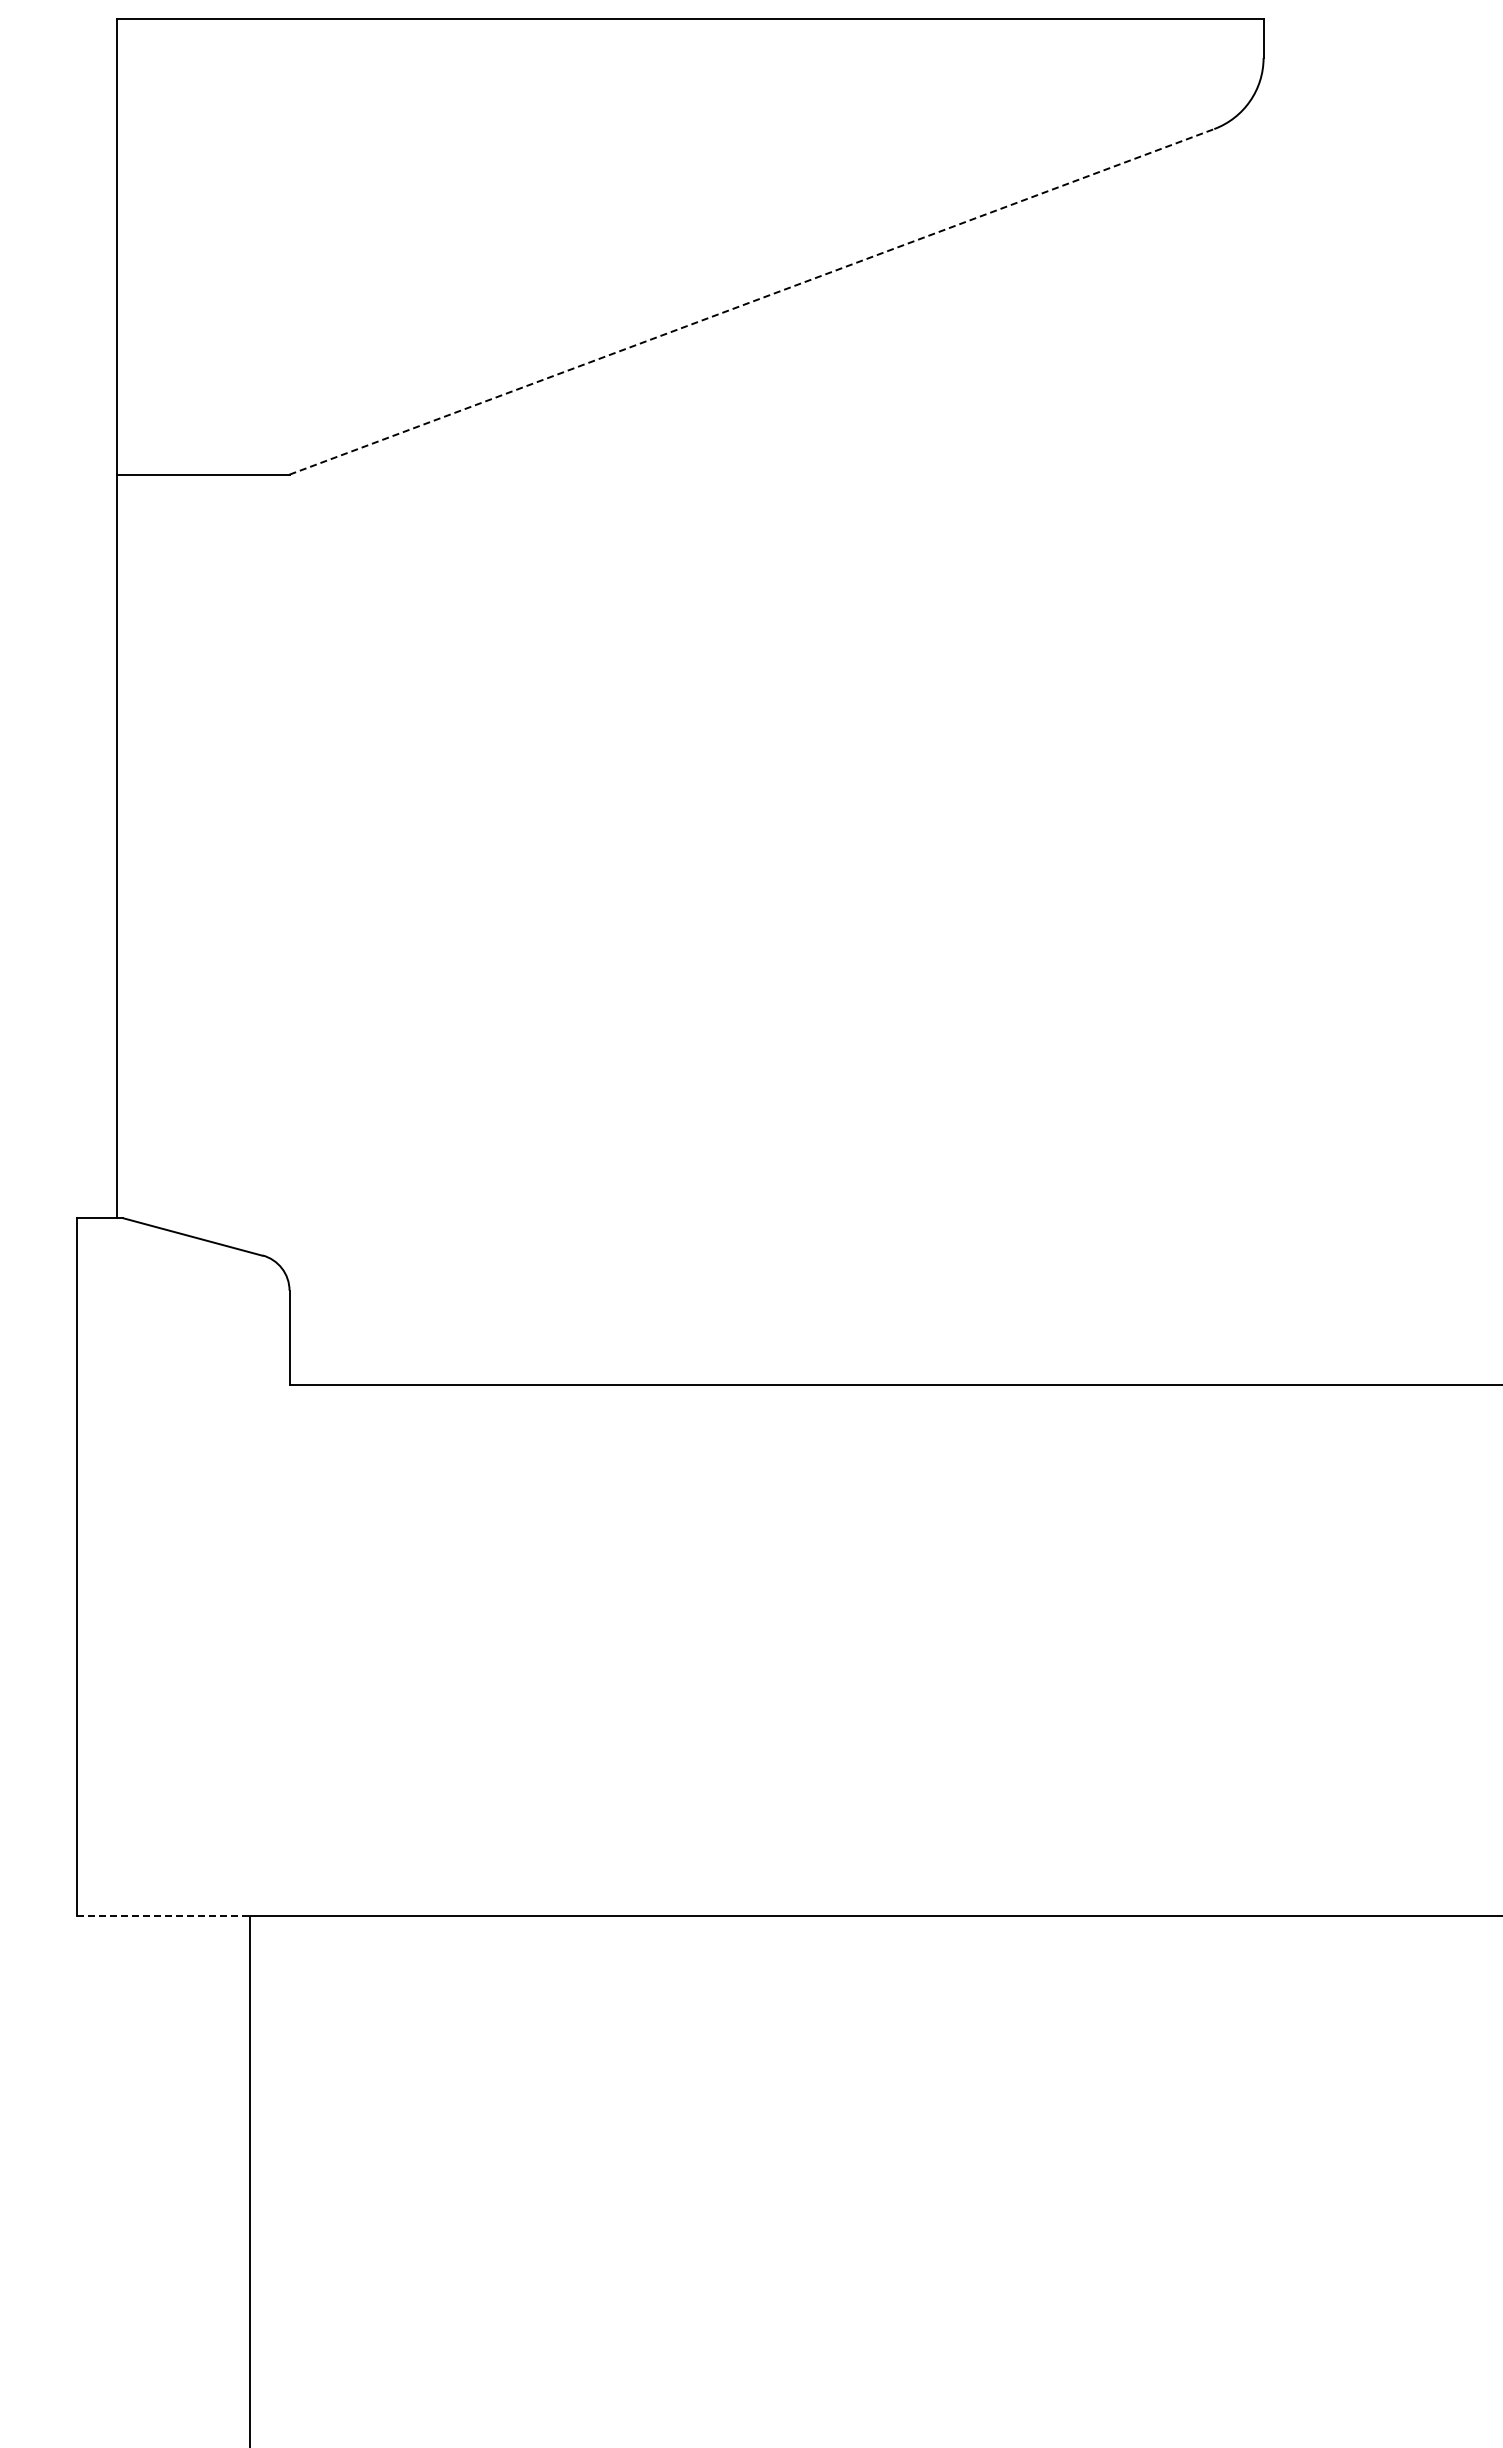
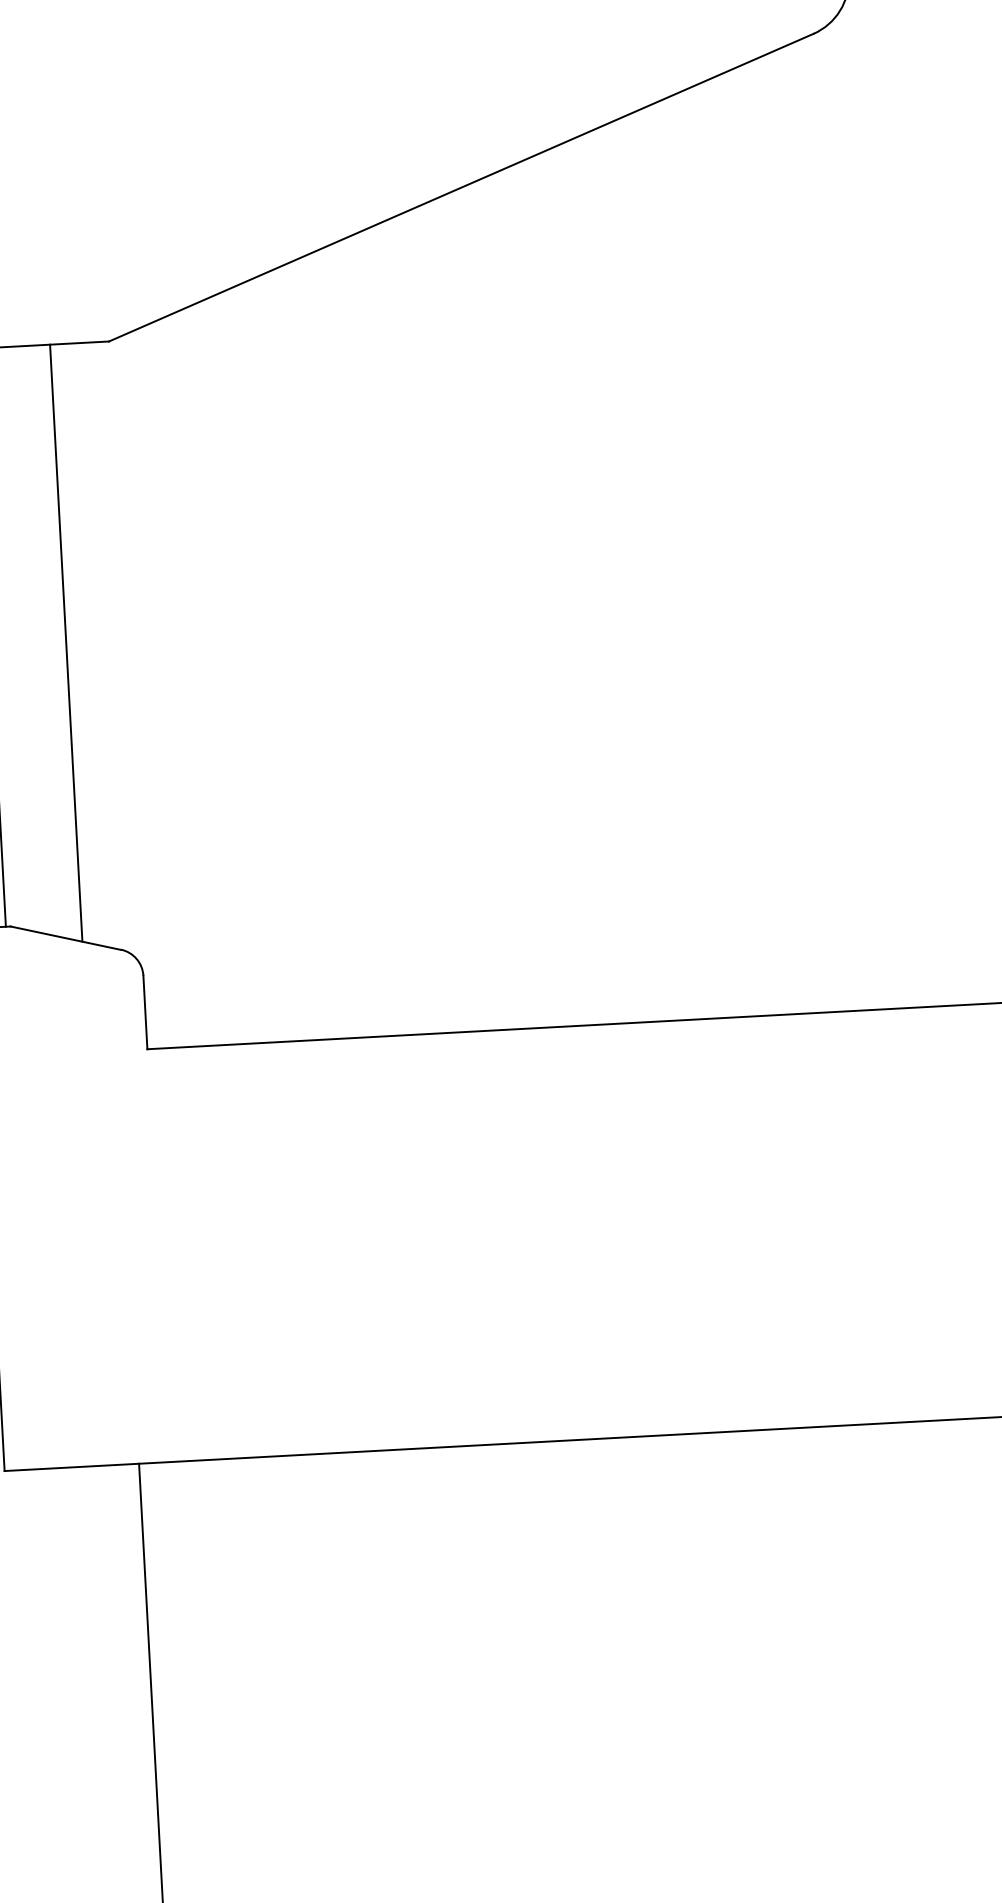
line: (751, 301) -> (460, 187), dashed -> solid
line: (213, 858) -> (66, 643), added
line: (164, 1916) -> (72, 1467), dashed -> solid

